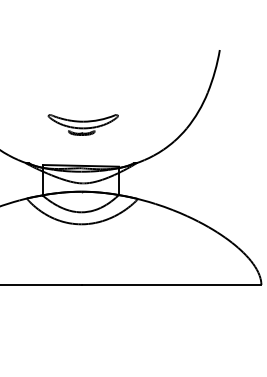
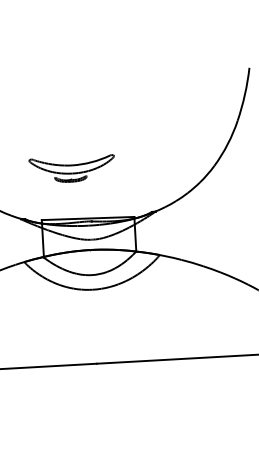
part: (82, 124) -> (71, 168), moved

